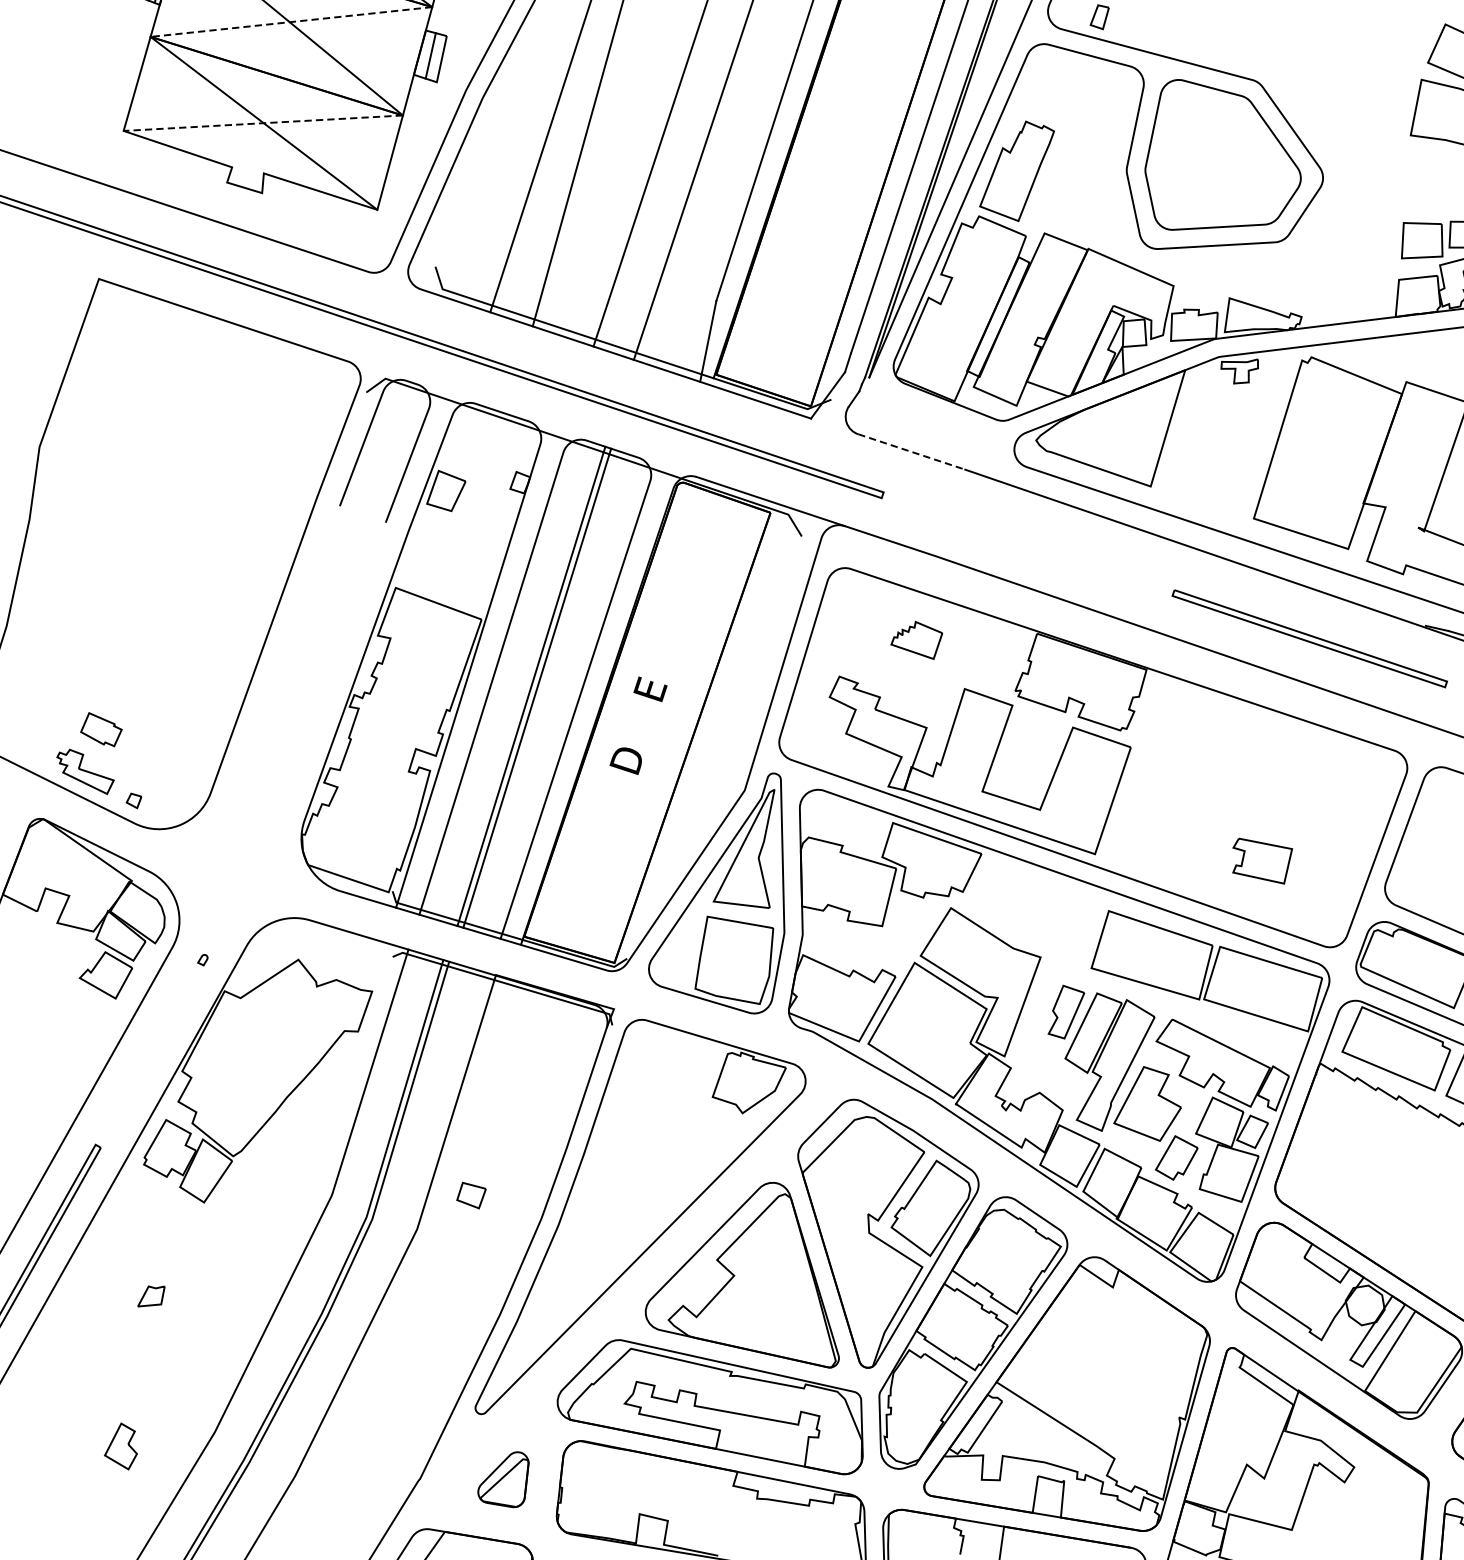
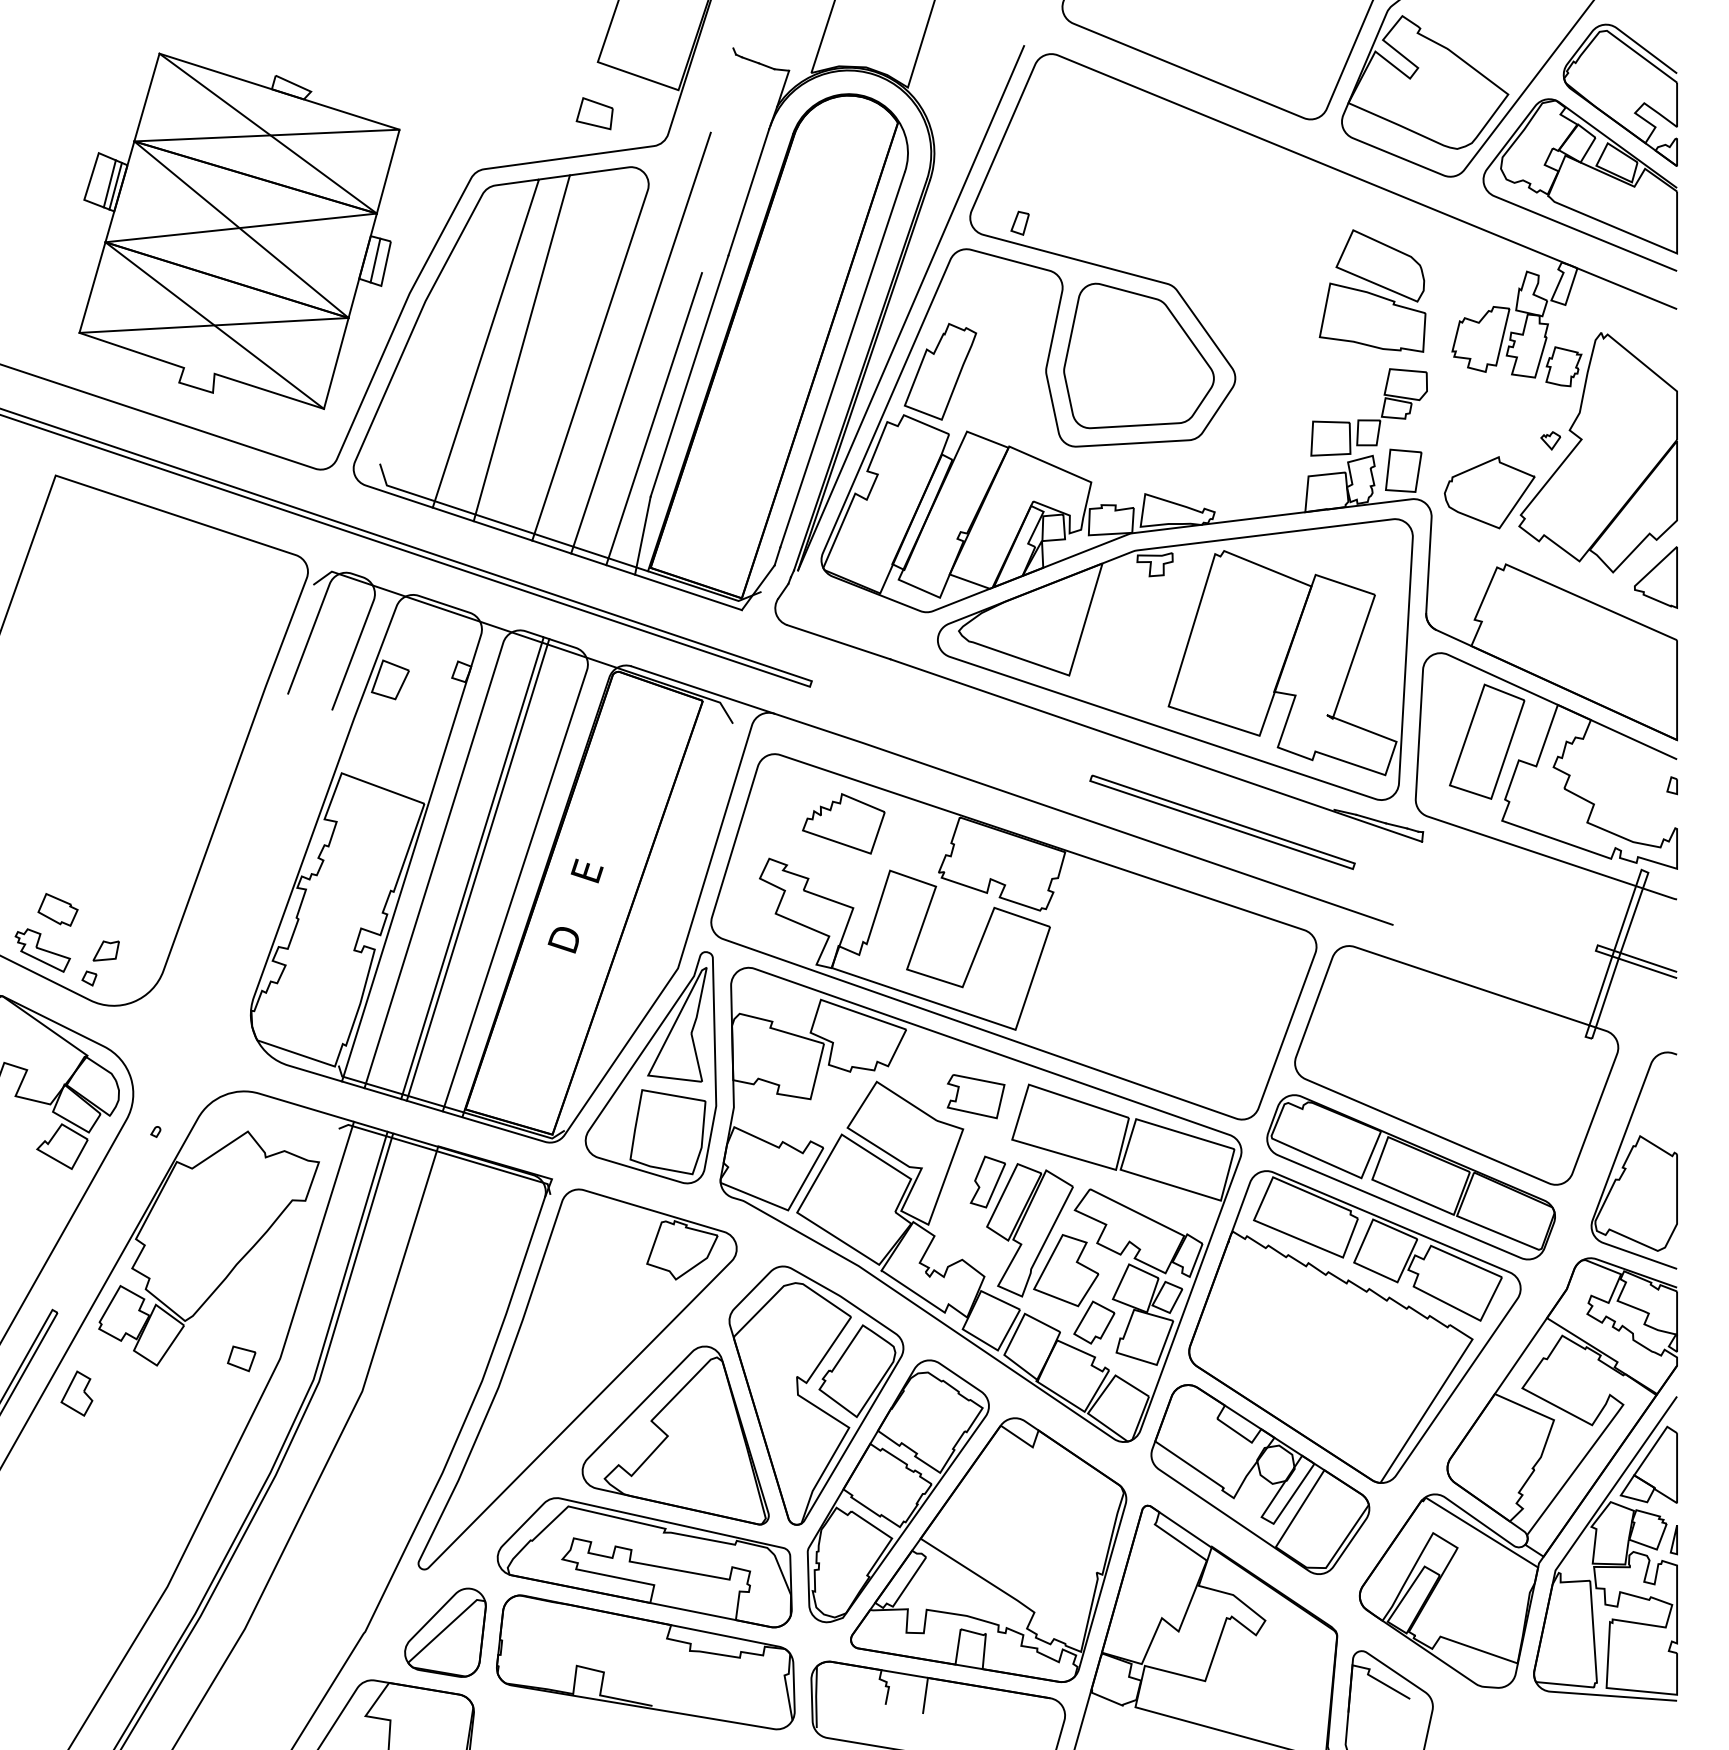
line: (290, 21) -> (240, 227), dashed -> solid
line: (263, 123) -> (214, 325), dashed -> solid
line: (720, 220) -> (654, 419), added
line: (912, 452) -> (839, 642), dashed -> solid
part: (916, 640) -> (843, 823), size x1.67
part: (1262, 861) -> (975, 1096), moved
part: (471, 1195) -> (241, 1358), moved
part: (150, 1295) -> (105, 950), moved
part: (120, 1446) -> (76, 1393), moved
part: (503, 1479) -> (445, 1632), size x1.67

